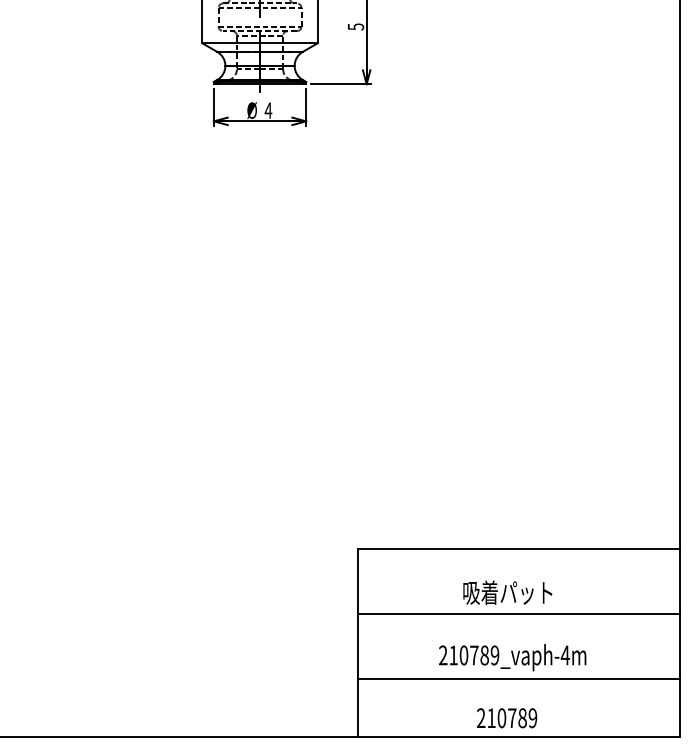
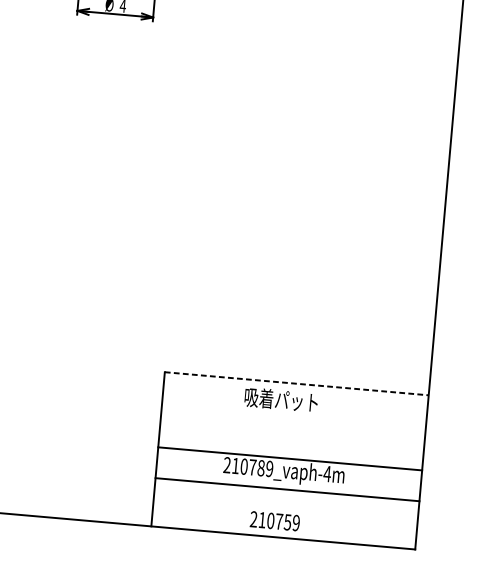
line: (518, 549) -> (296, 383), solid -> dashed
text: (507, 592) -> (281, 399), moved
line: (518, 614) -> (289, 459), moved
text: (522, 718) -> (287, 522), 210789 -> 210759

